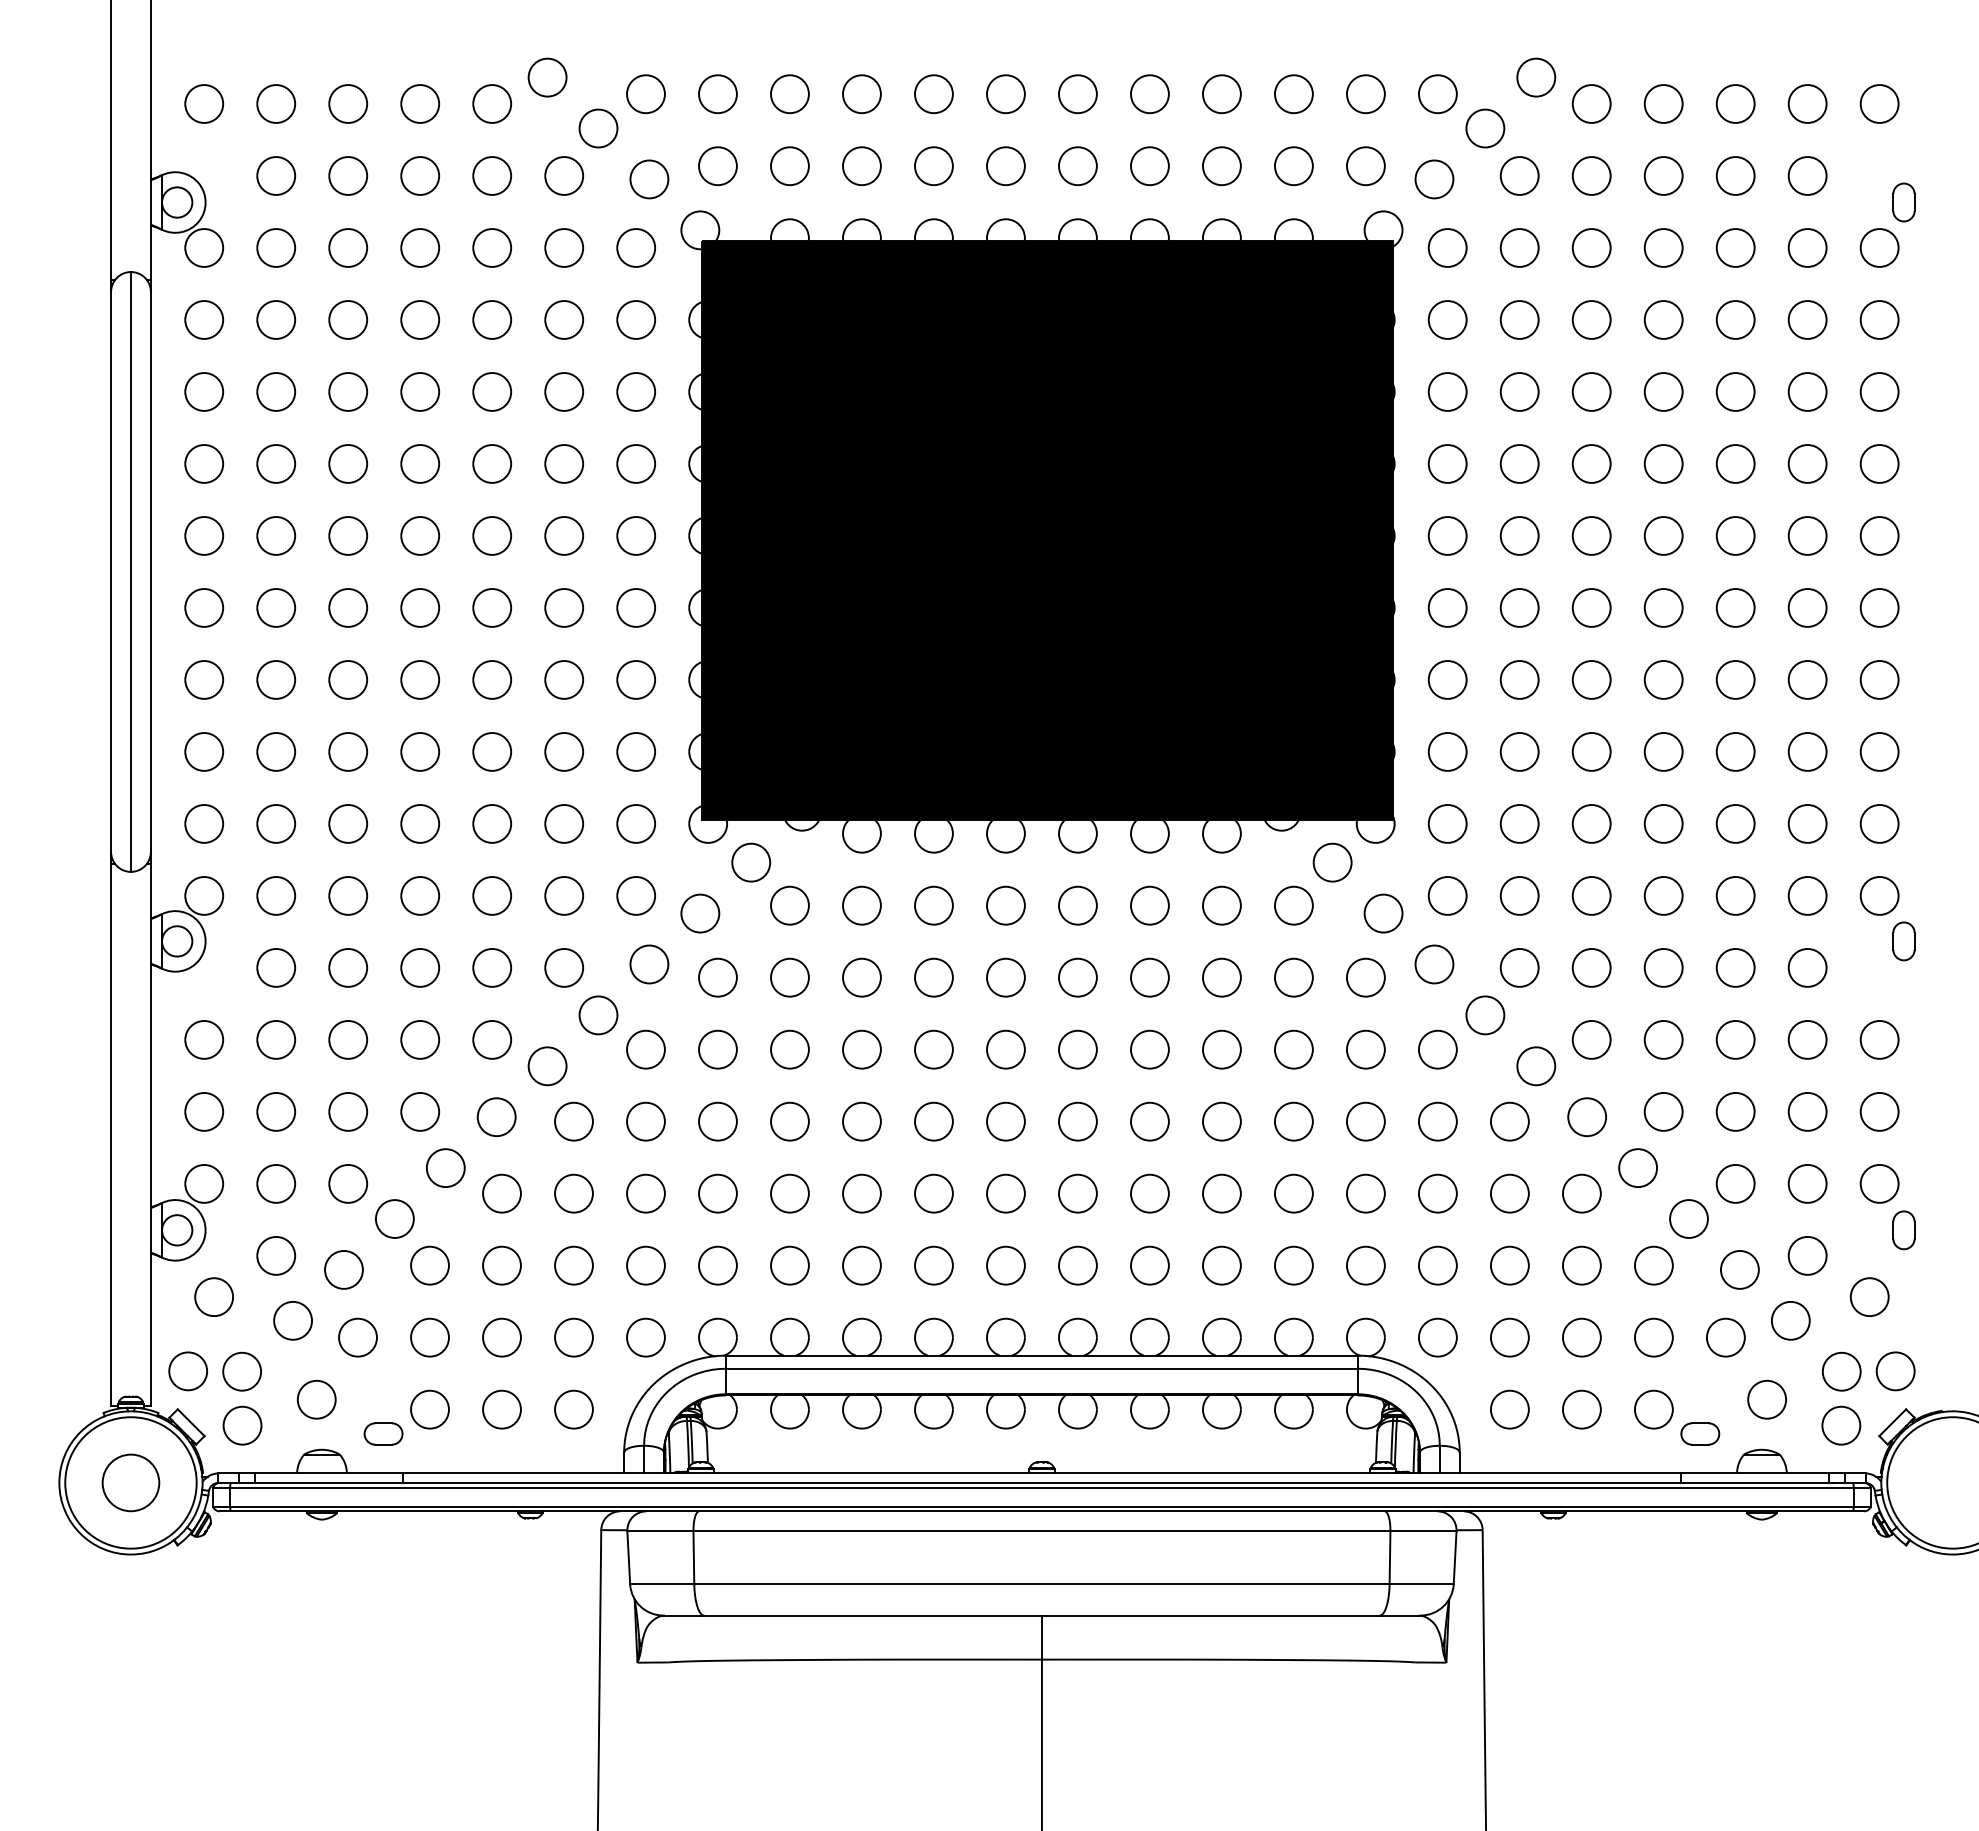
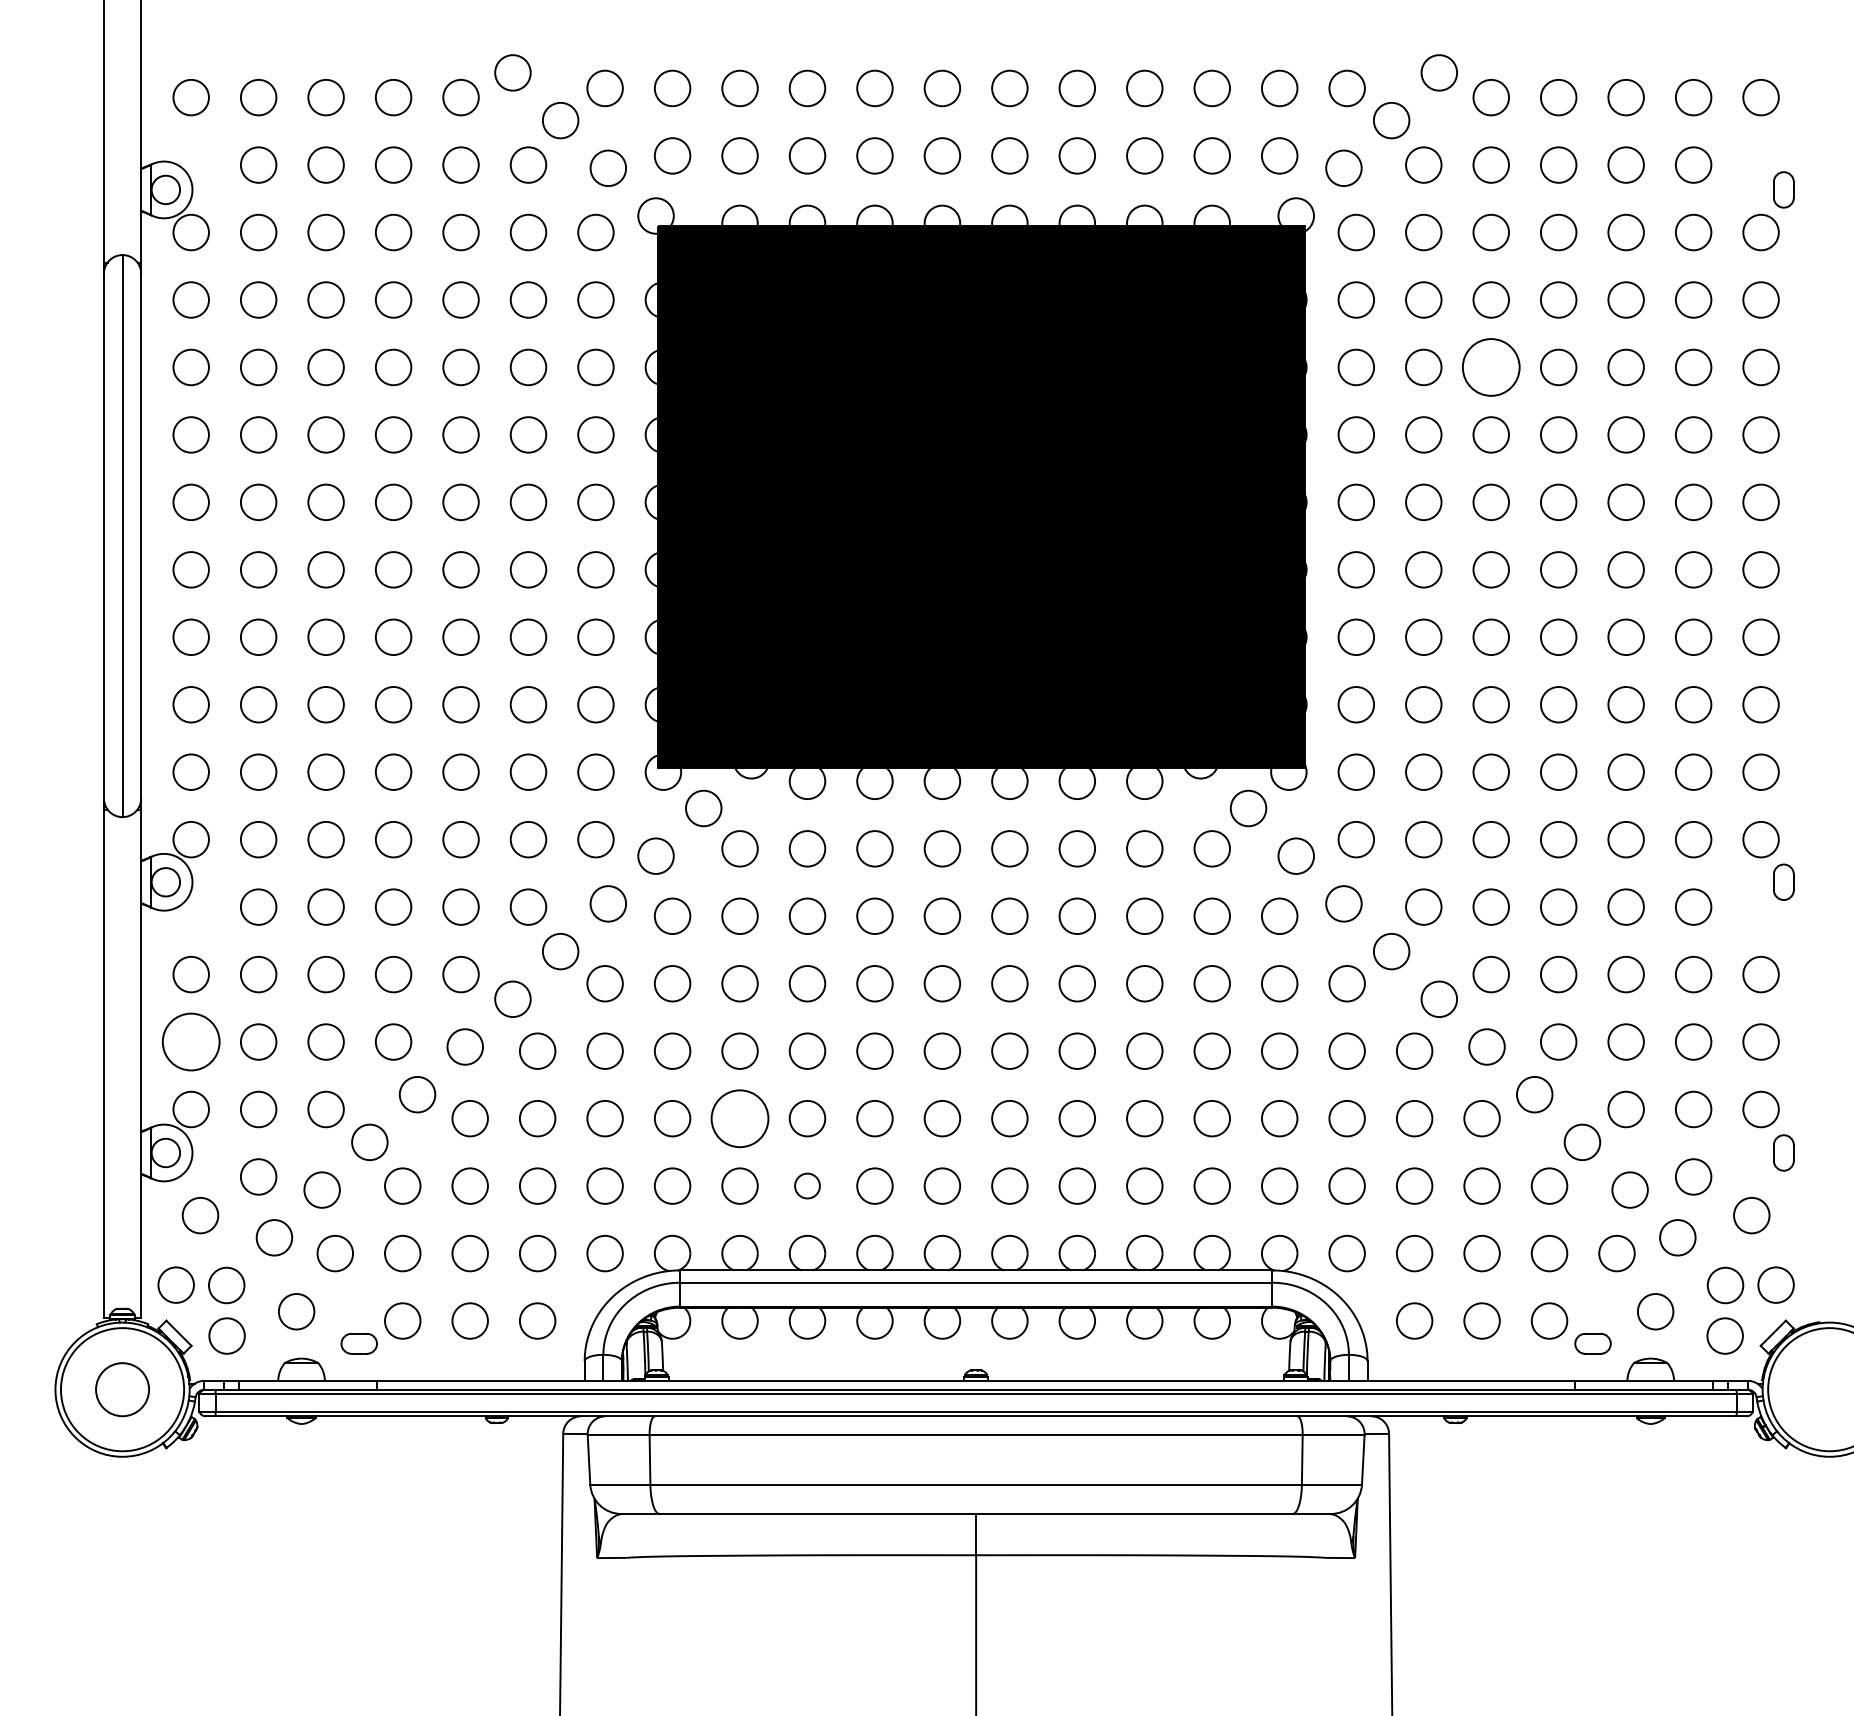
circle: (1591, 391) -> (1491, 367), size x1.6
circle: (204, 1111) -> (191, 1041), size x1.6
circle: (789, 1193) -> (739, 1118), size x1.6
circle: (861, 1265) -> (807, 1185), size x0.7

